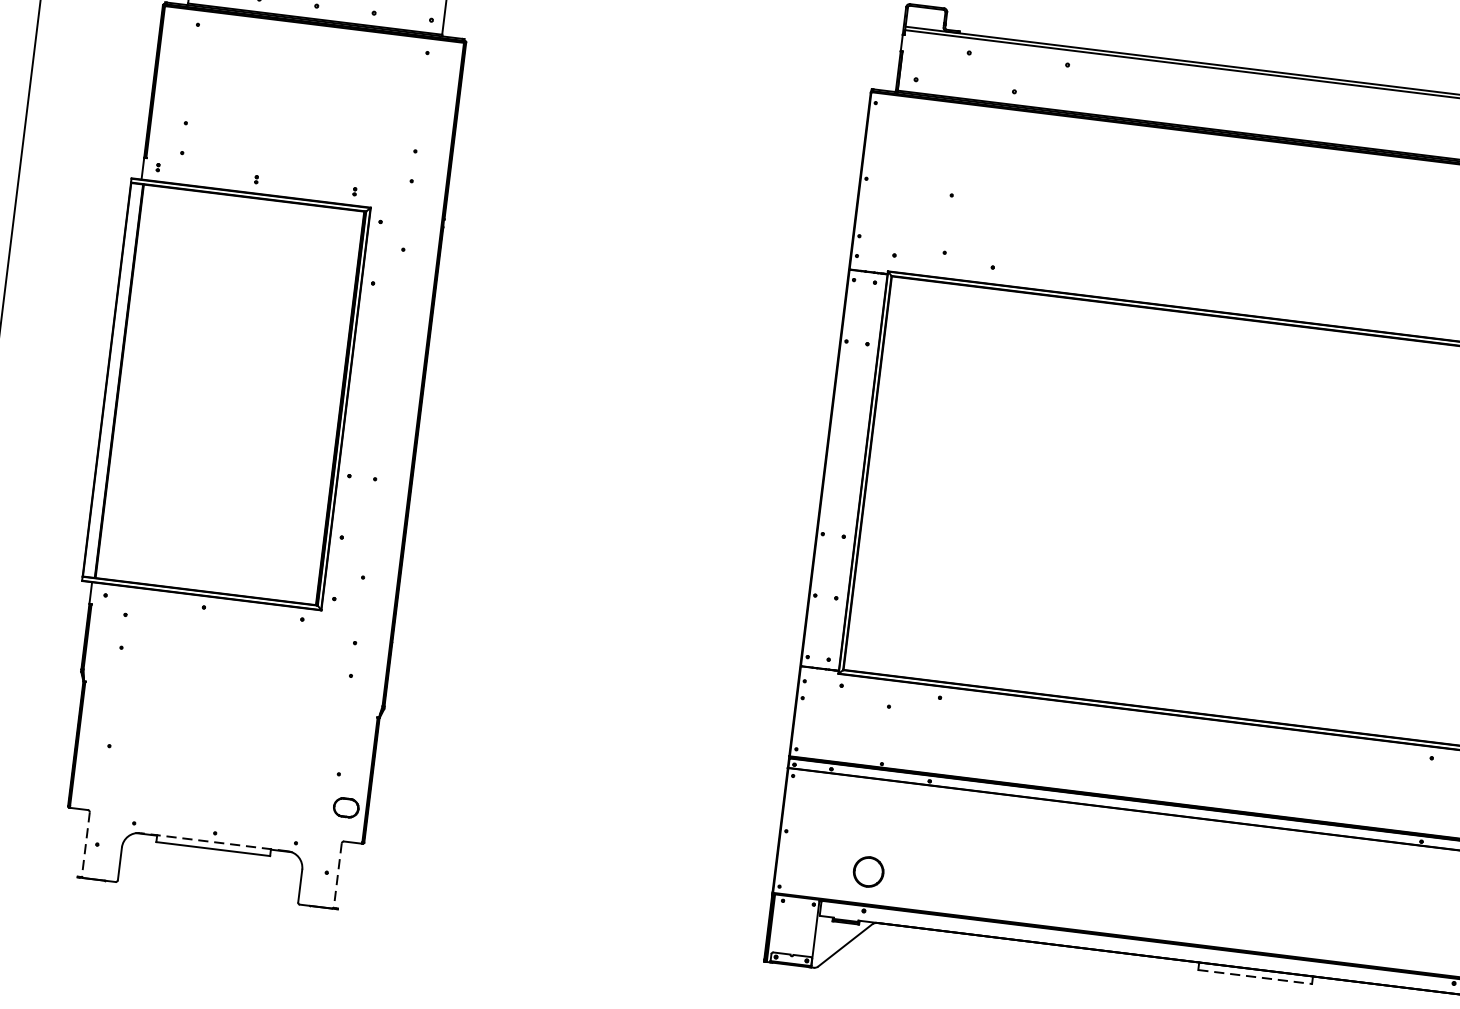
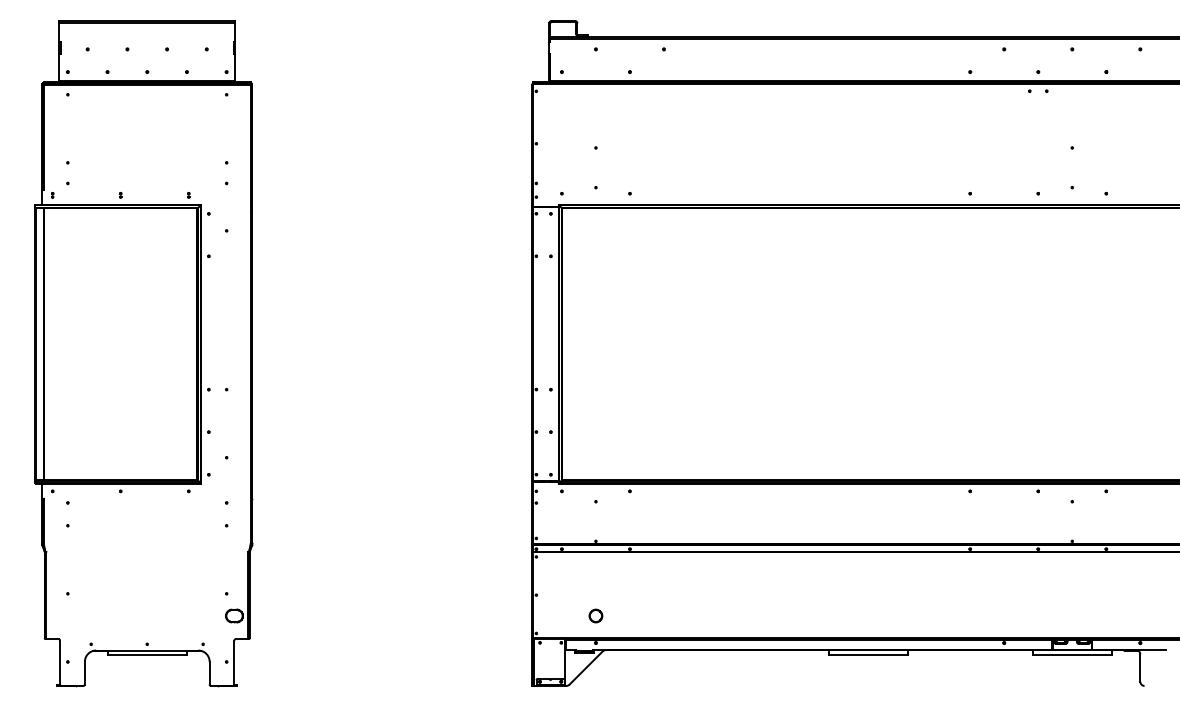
line: (212, 842) -> (146, 650), dashed -> solid
line: (86, 845) -> (60, 663), dashed -> solid
part: (868, 871) -> (595, 615), size x0.62
line: (337, 876) -> (234, 663), dashed -> solid
line: (1255, 977) -> (868, 655), dashed -> solid

